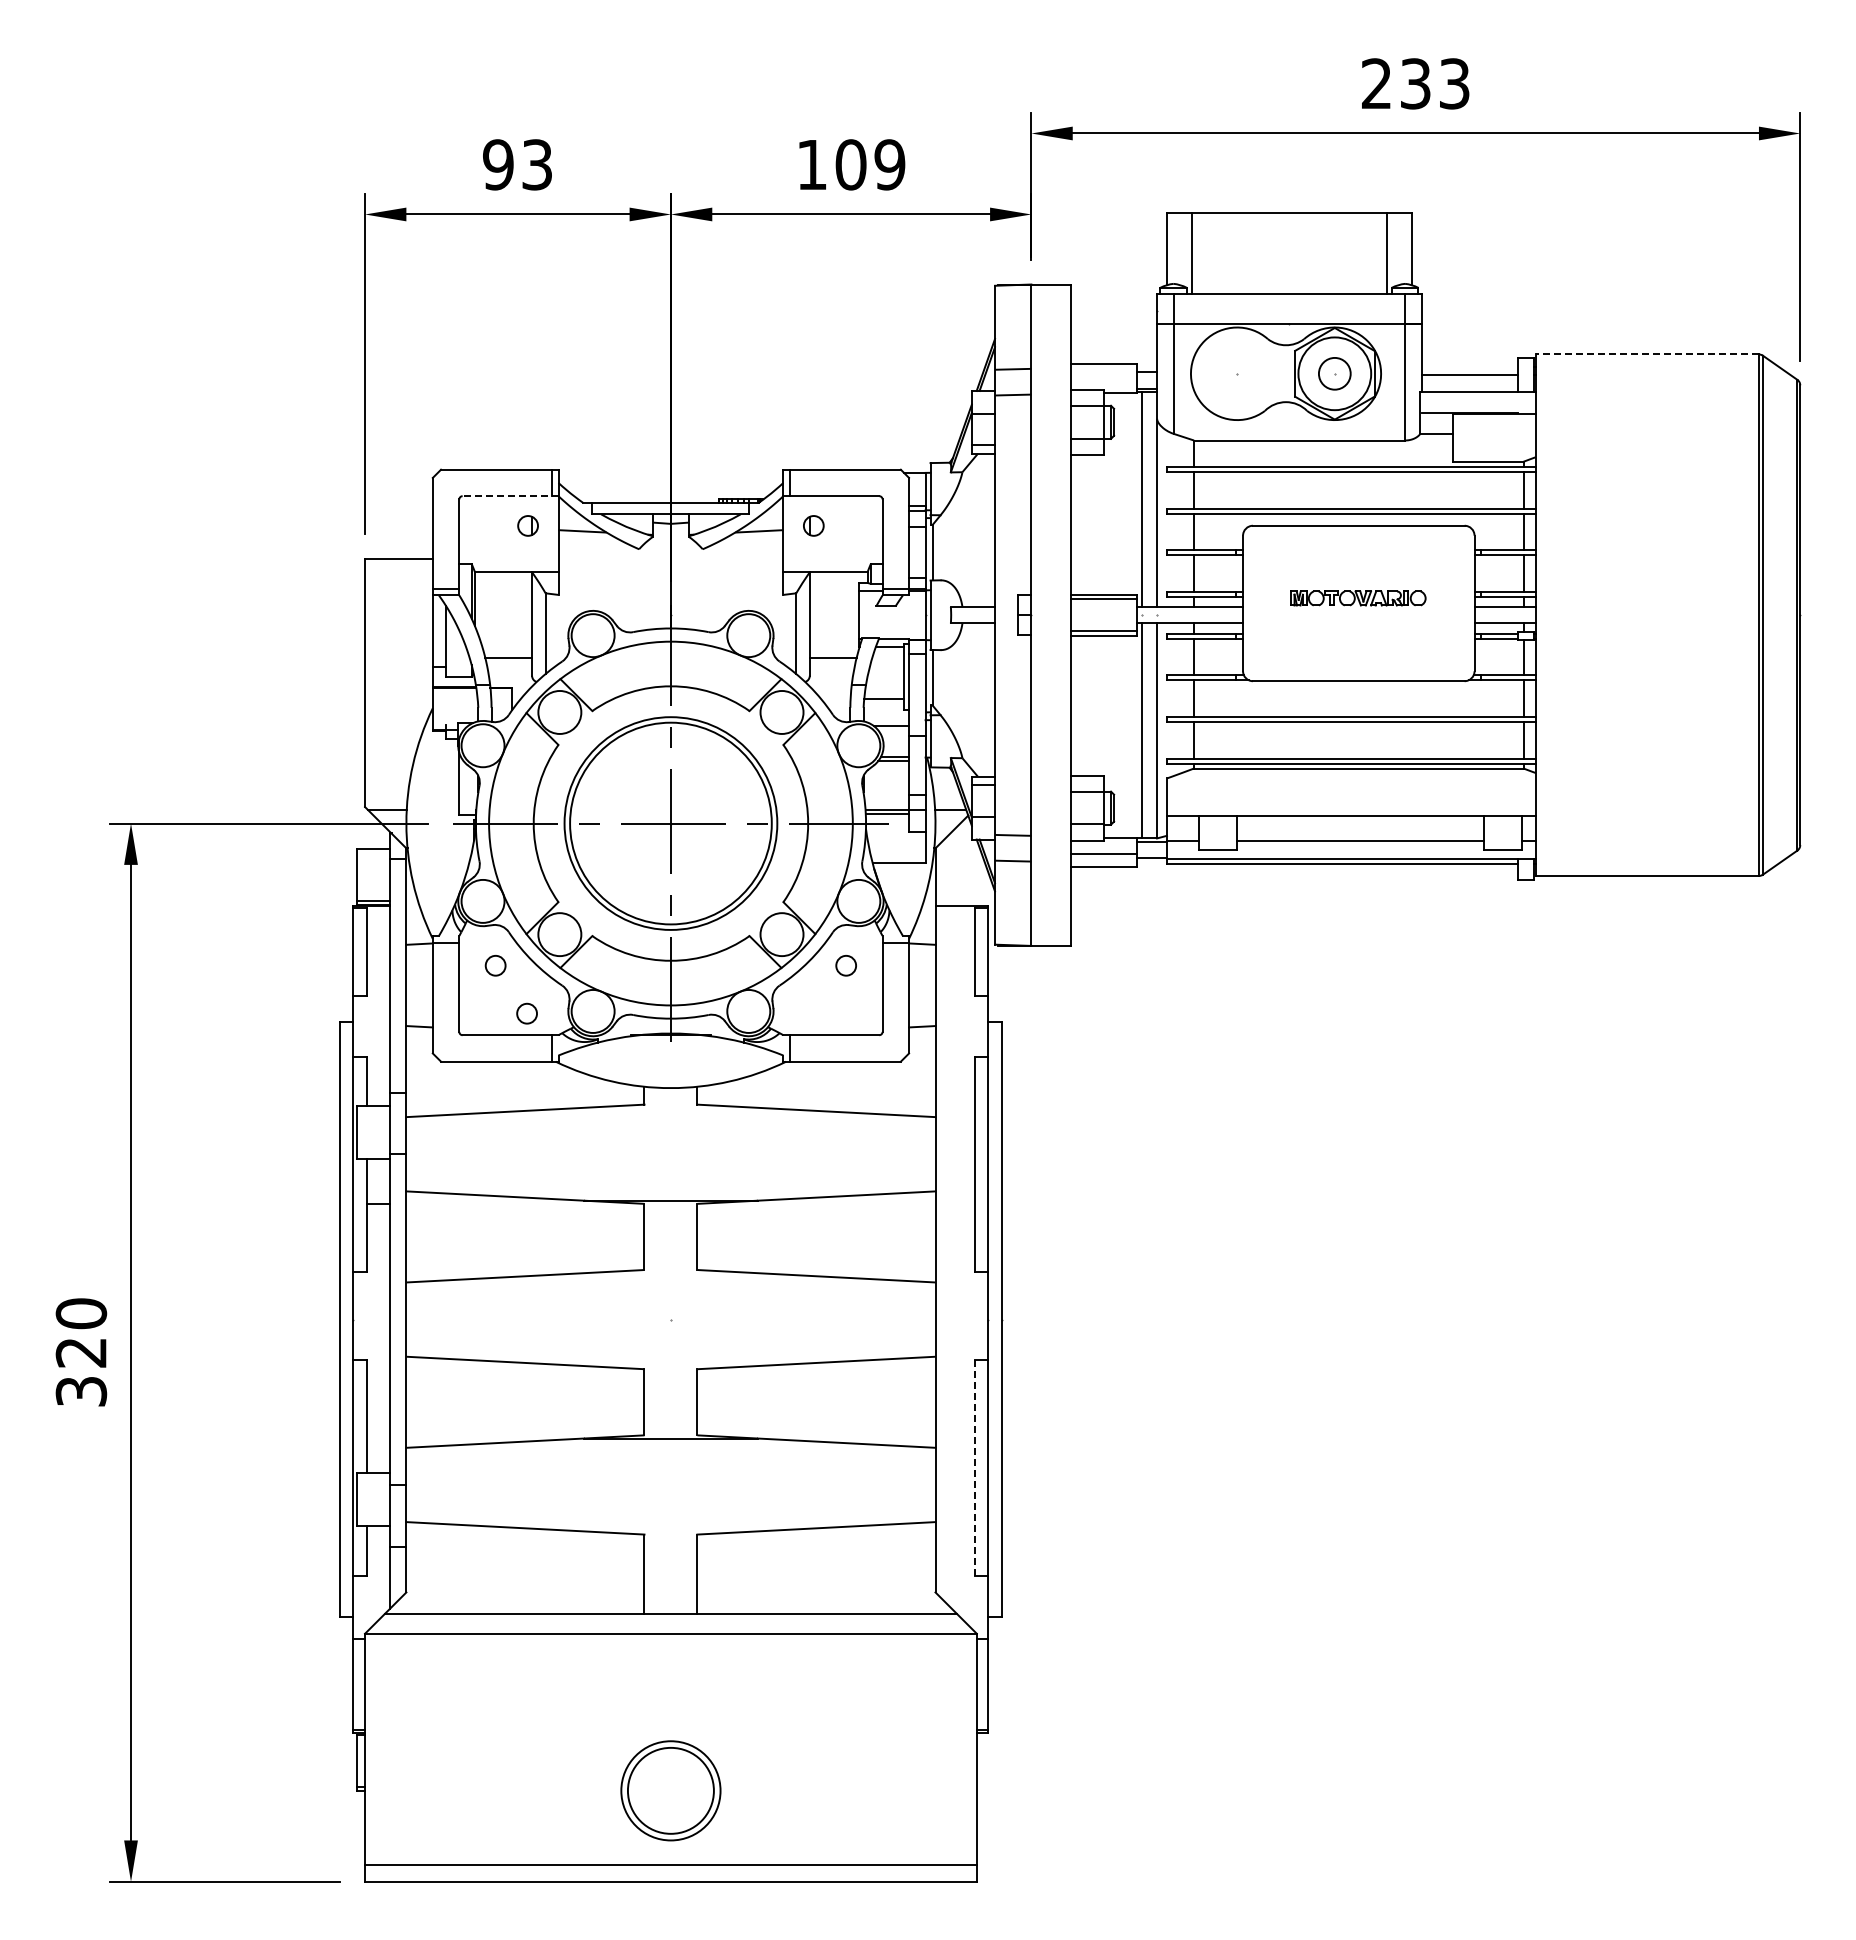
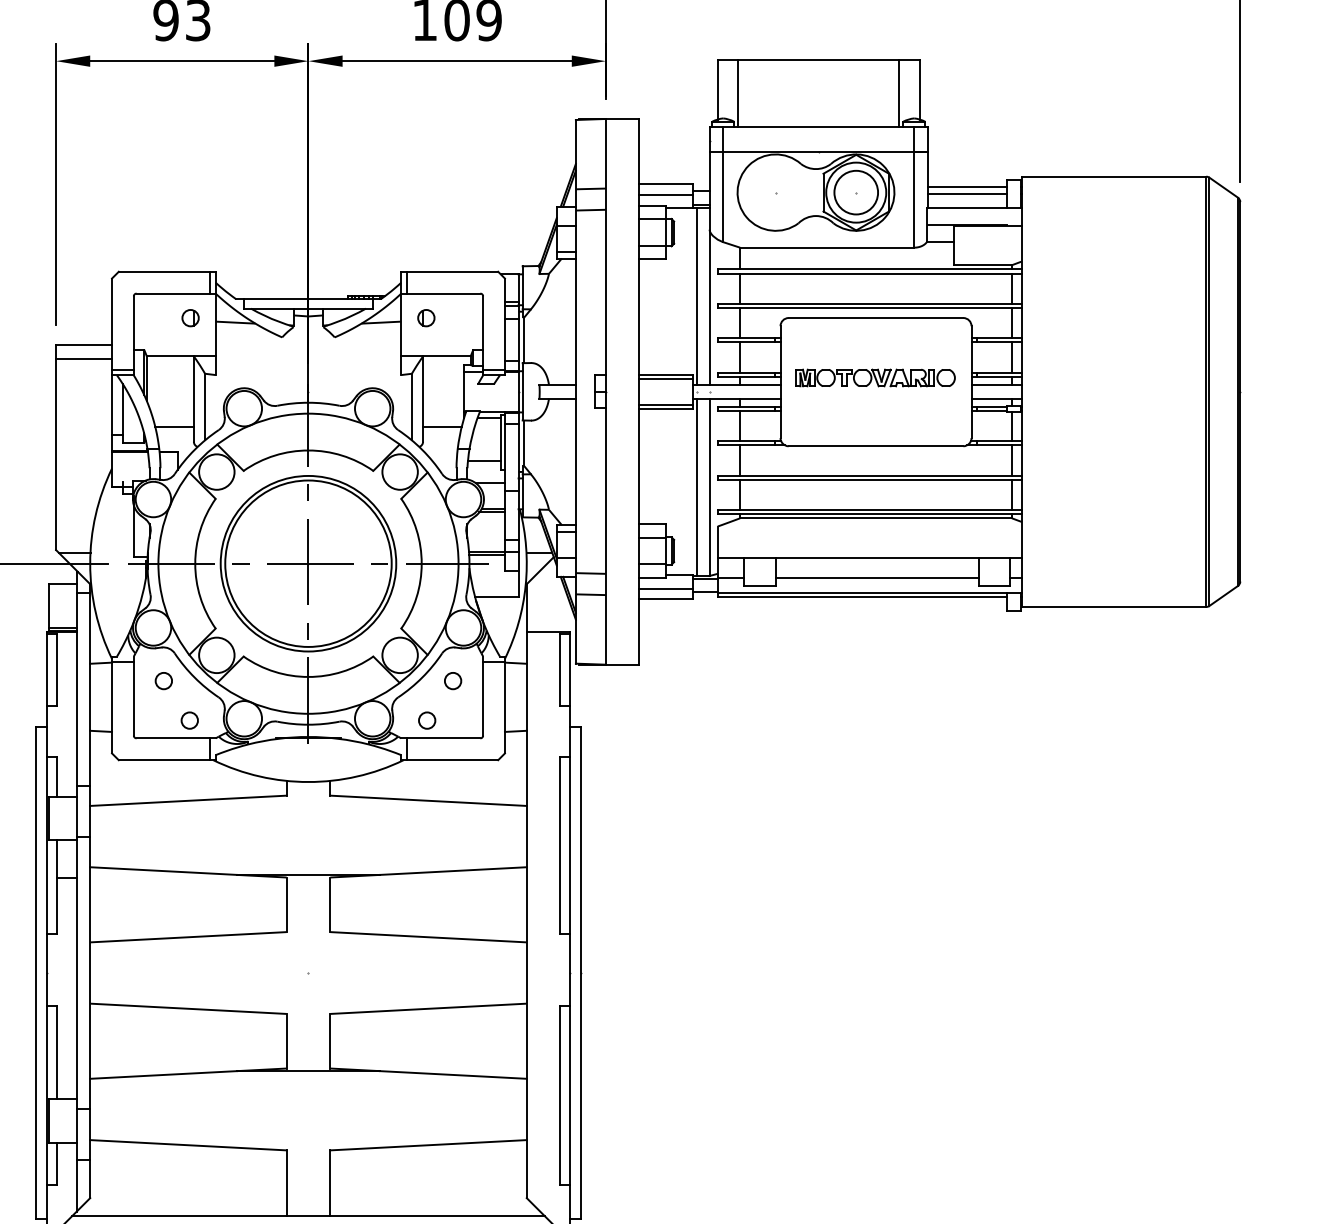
line: (1647, 354) -> (1114, 176), dashed -> solid
line: (1469, 366) -> (967, 186), added
circle: (1334, 373) -> (855, 192), size x1.67
line: (1104, 376) -> (666, 194), added
line: (510, 496) -> (176, 293), dashed -> solid
line: (398, 575) -> (83, 359), added
part: (1358, 598) -> (875, 378), size x1.43
circle: (814, 1013) -> (426, 720), added
line: (975, 1467) -> (559, 1095), dashed -> solid

